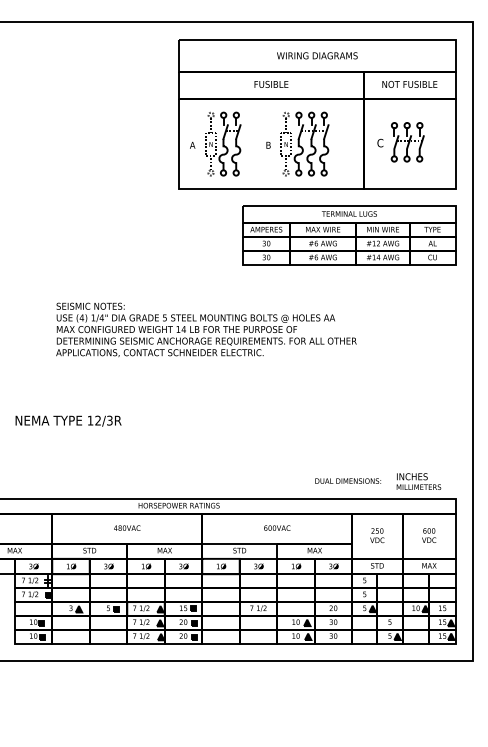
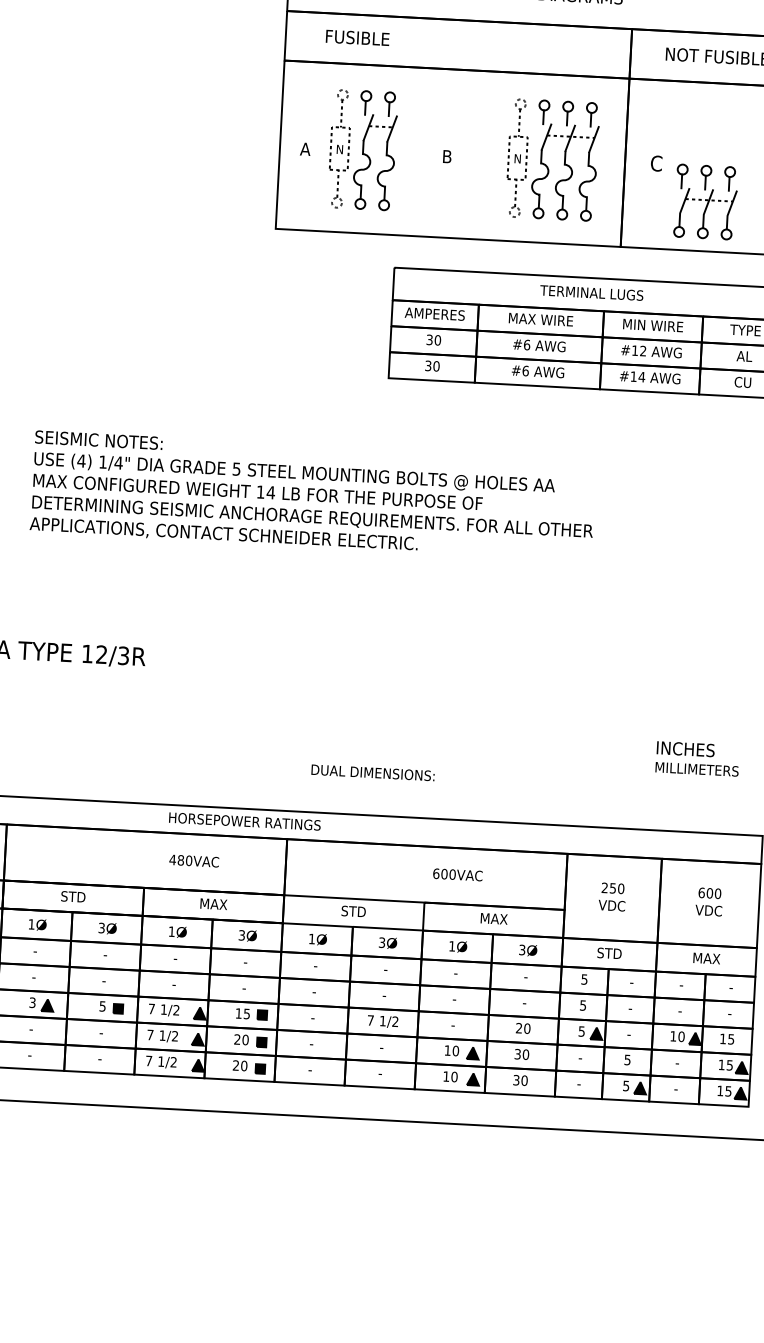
text: (271, 84) -> (357, 37), moved
part: (407, 142) -> (705, 202), moved
part: (304, 143) -> (552, 158), moved
text: (347, 480) -> (371, 771), moved
text: (418, 481) -> (696, 758), moved
text: (127, 527) -> (194, 859), moved
text: (277, 527) -> (458, 873), moved

